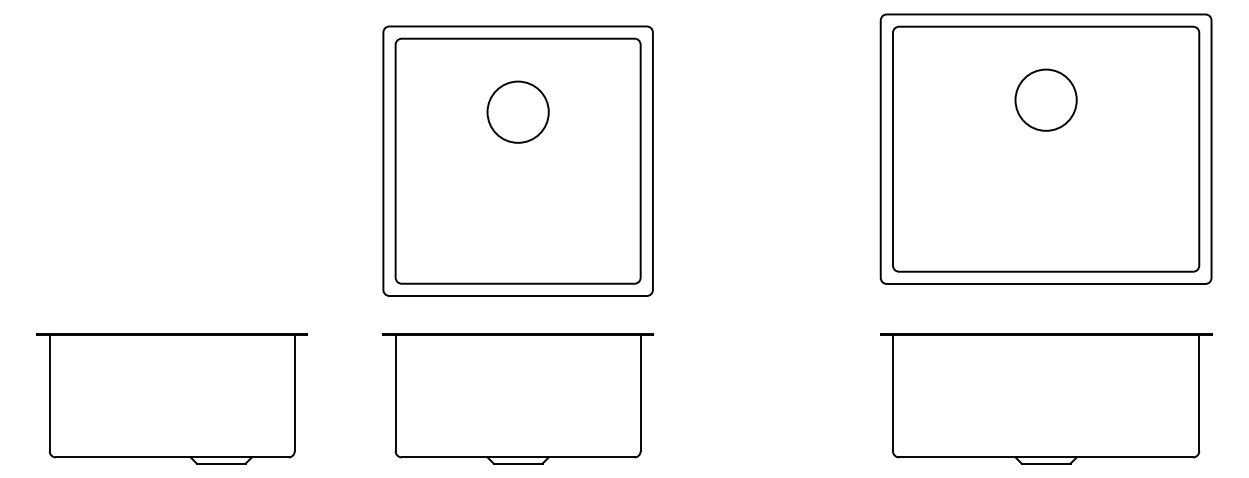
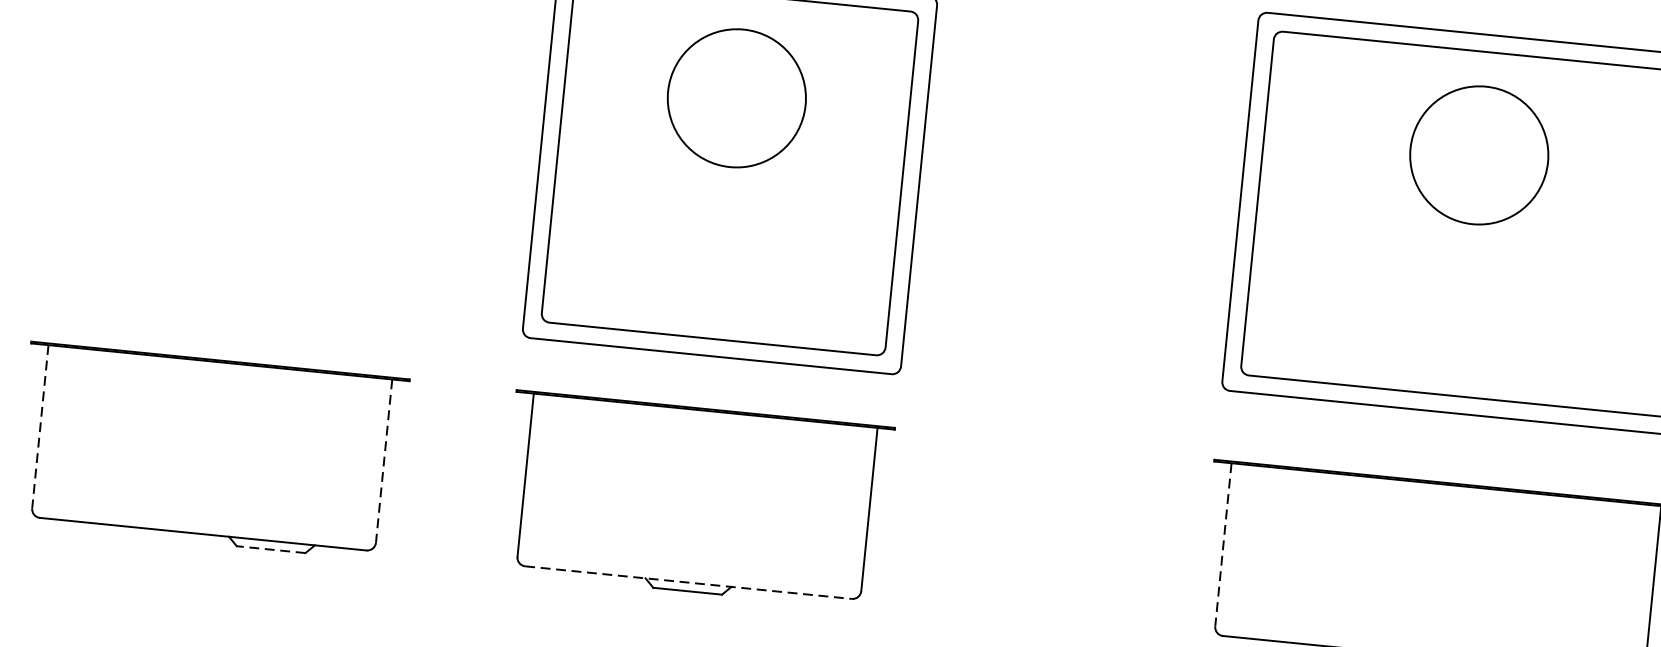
circle: (1045, 99) -> (1478, 154), size x1.6
circle: (517, 111) -> (736, 97), size x1.6
line: (49, 393) -> (40, 427), solid -> dashed
line: (294, 393) -> (383, 461), solid -> dashed
line: (892, 393) -> (1222, 545), solid -> dashed
line: (518, 457) -> (689, 582), solid -> dashed
line: (221, 463) -> (271, 549), solid -> dashed

